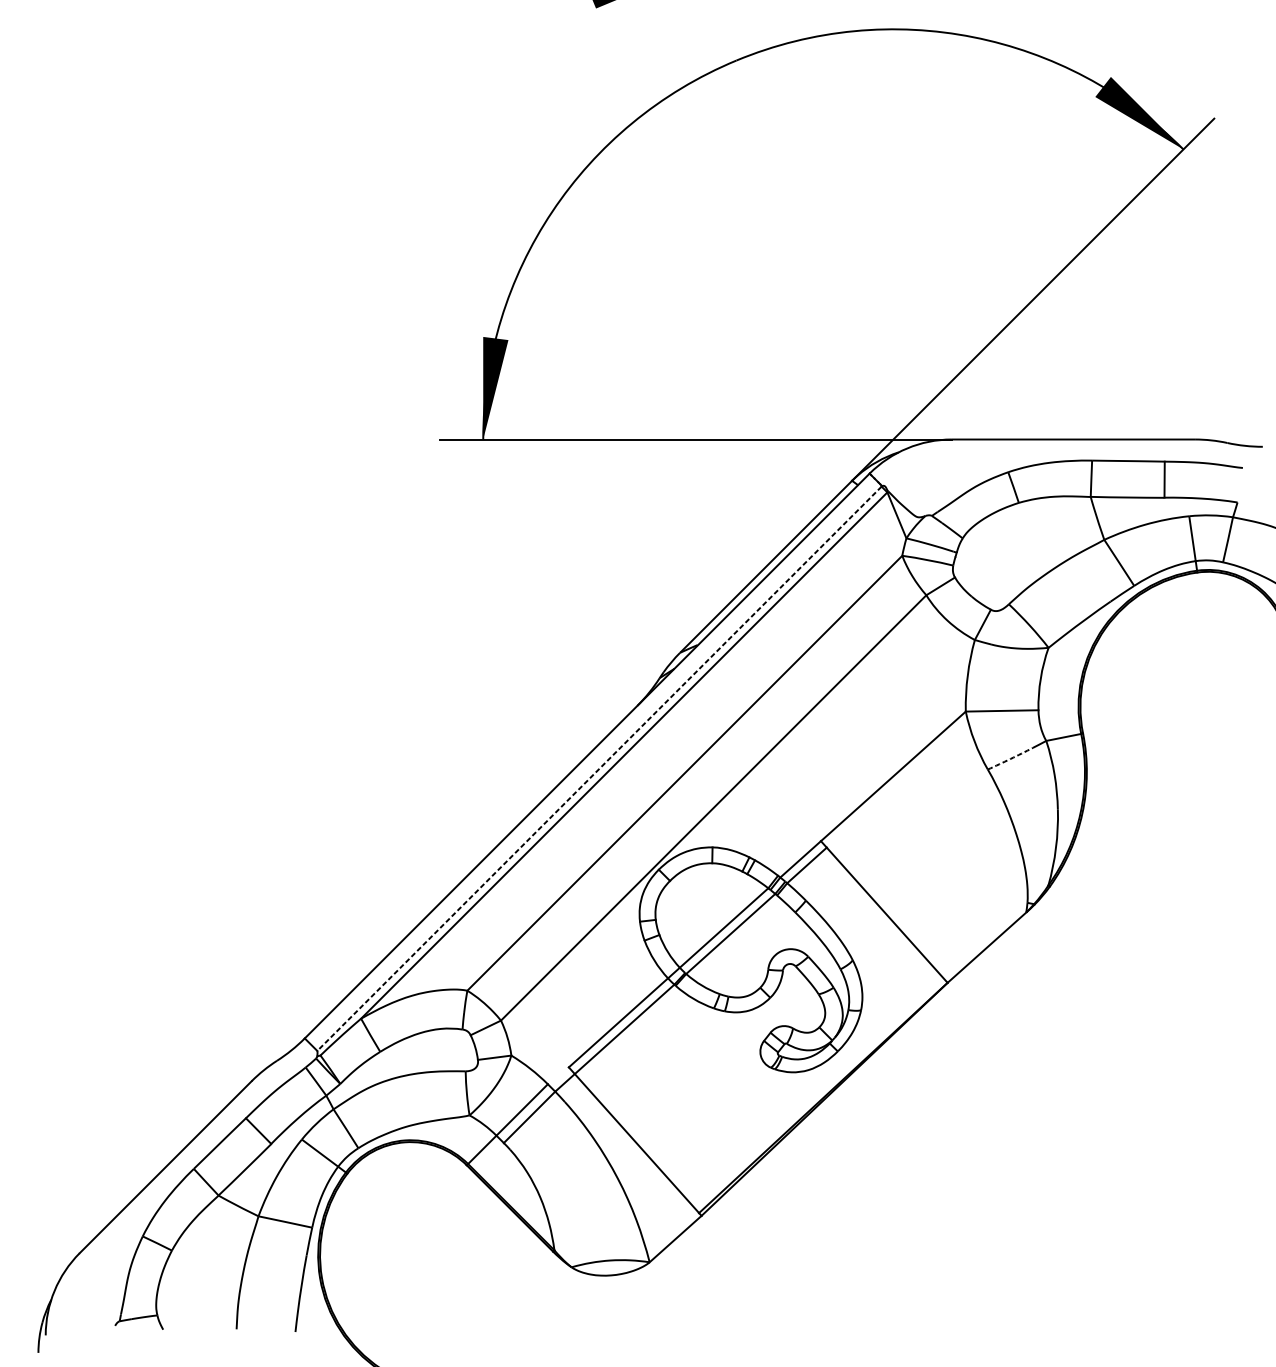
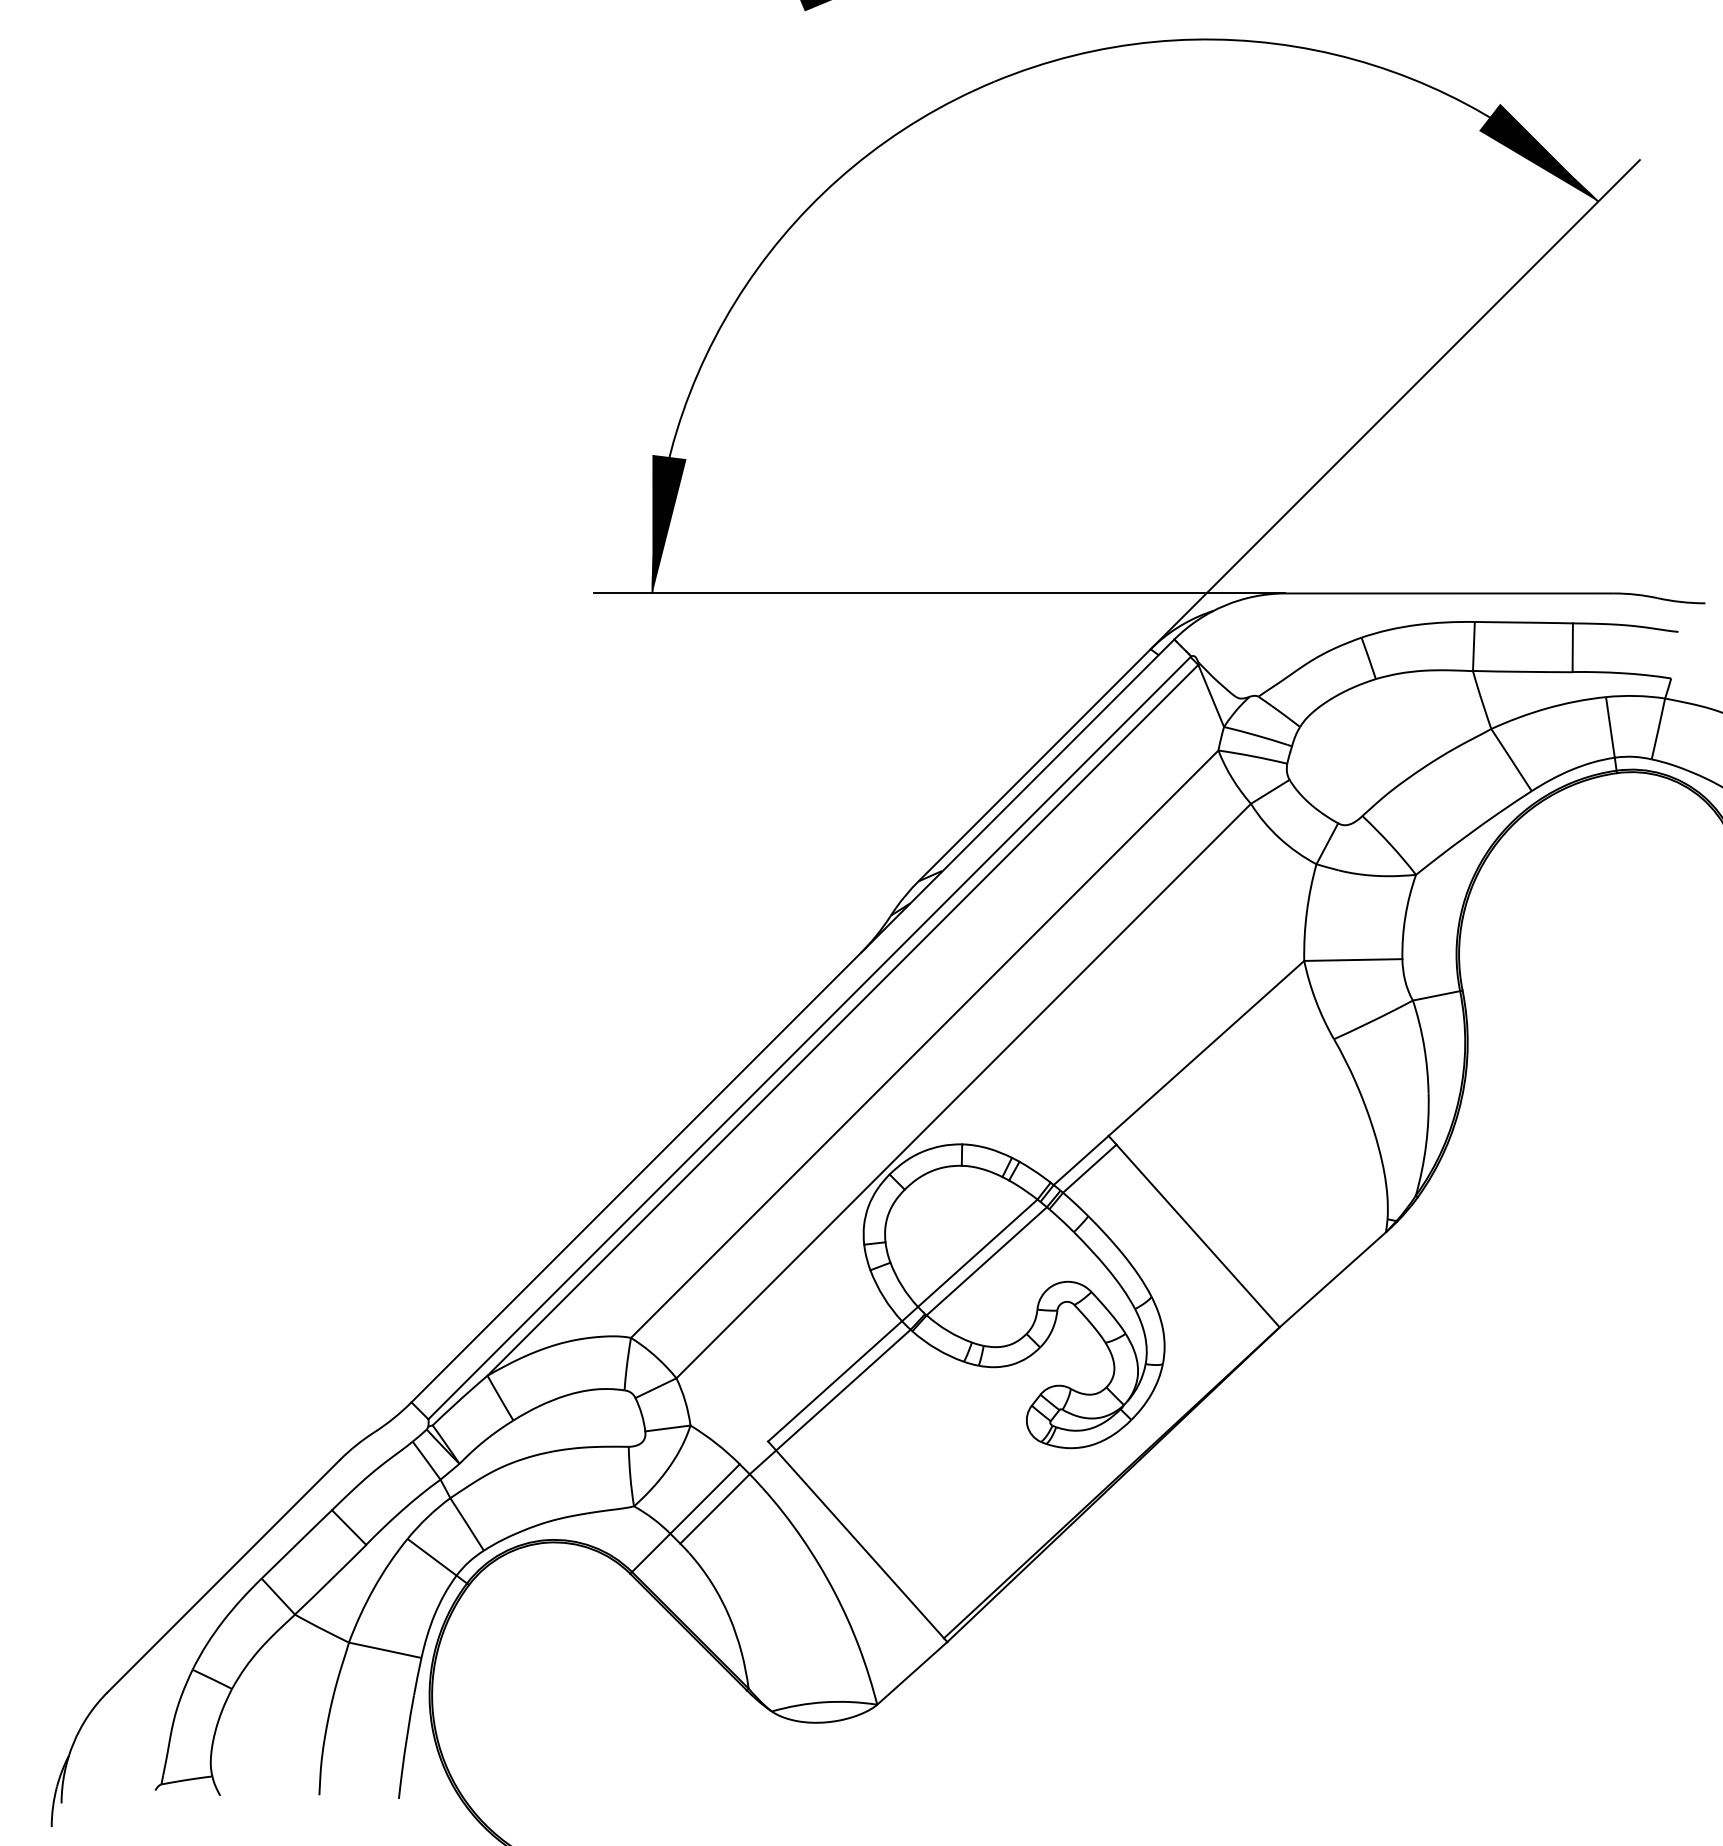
arc: (1010, 758) -> (1364, 1024), dashed -> solid
line: (599, 769) -> (809, 1038), dashed -> solid

